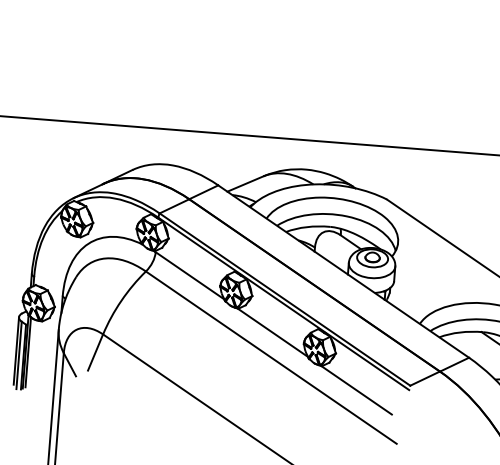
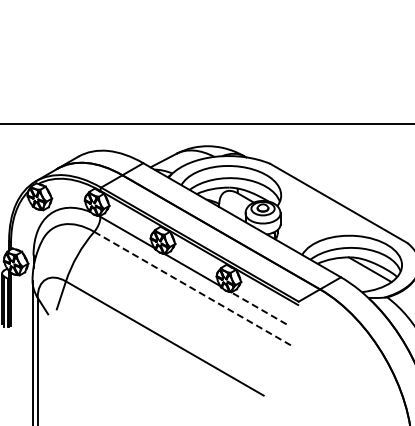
line: (271, 358) -> (193, 289), solid -> dashed
line: (356, 390) -> (258, 308), solid -> dashed

